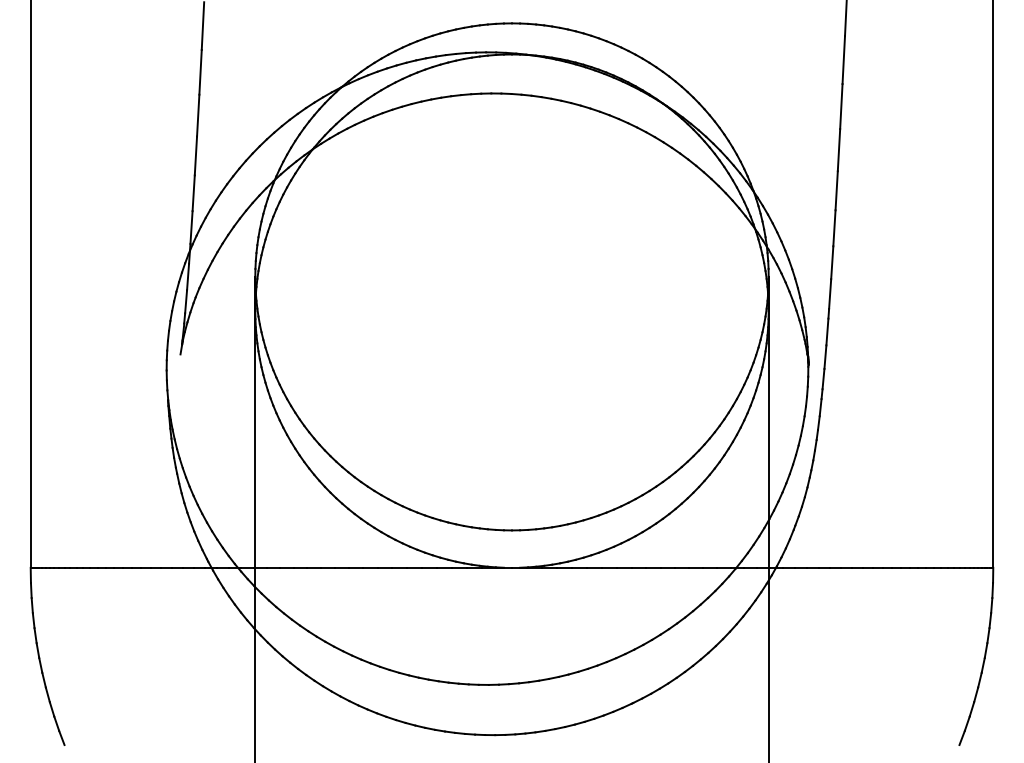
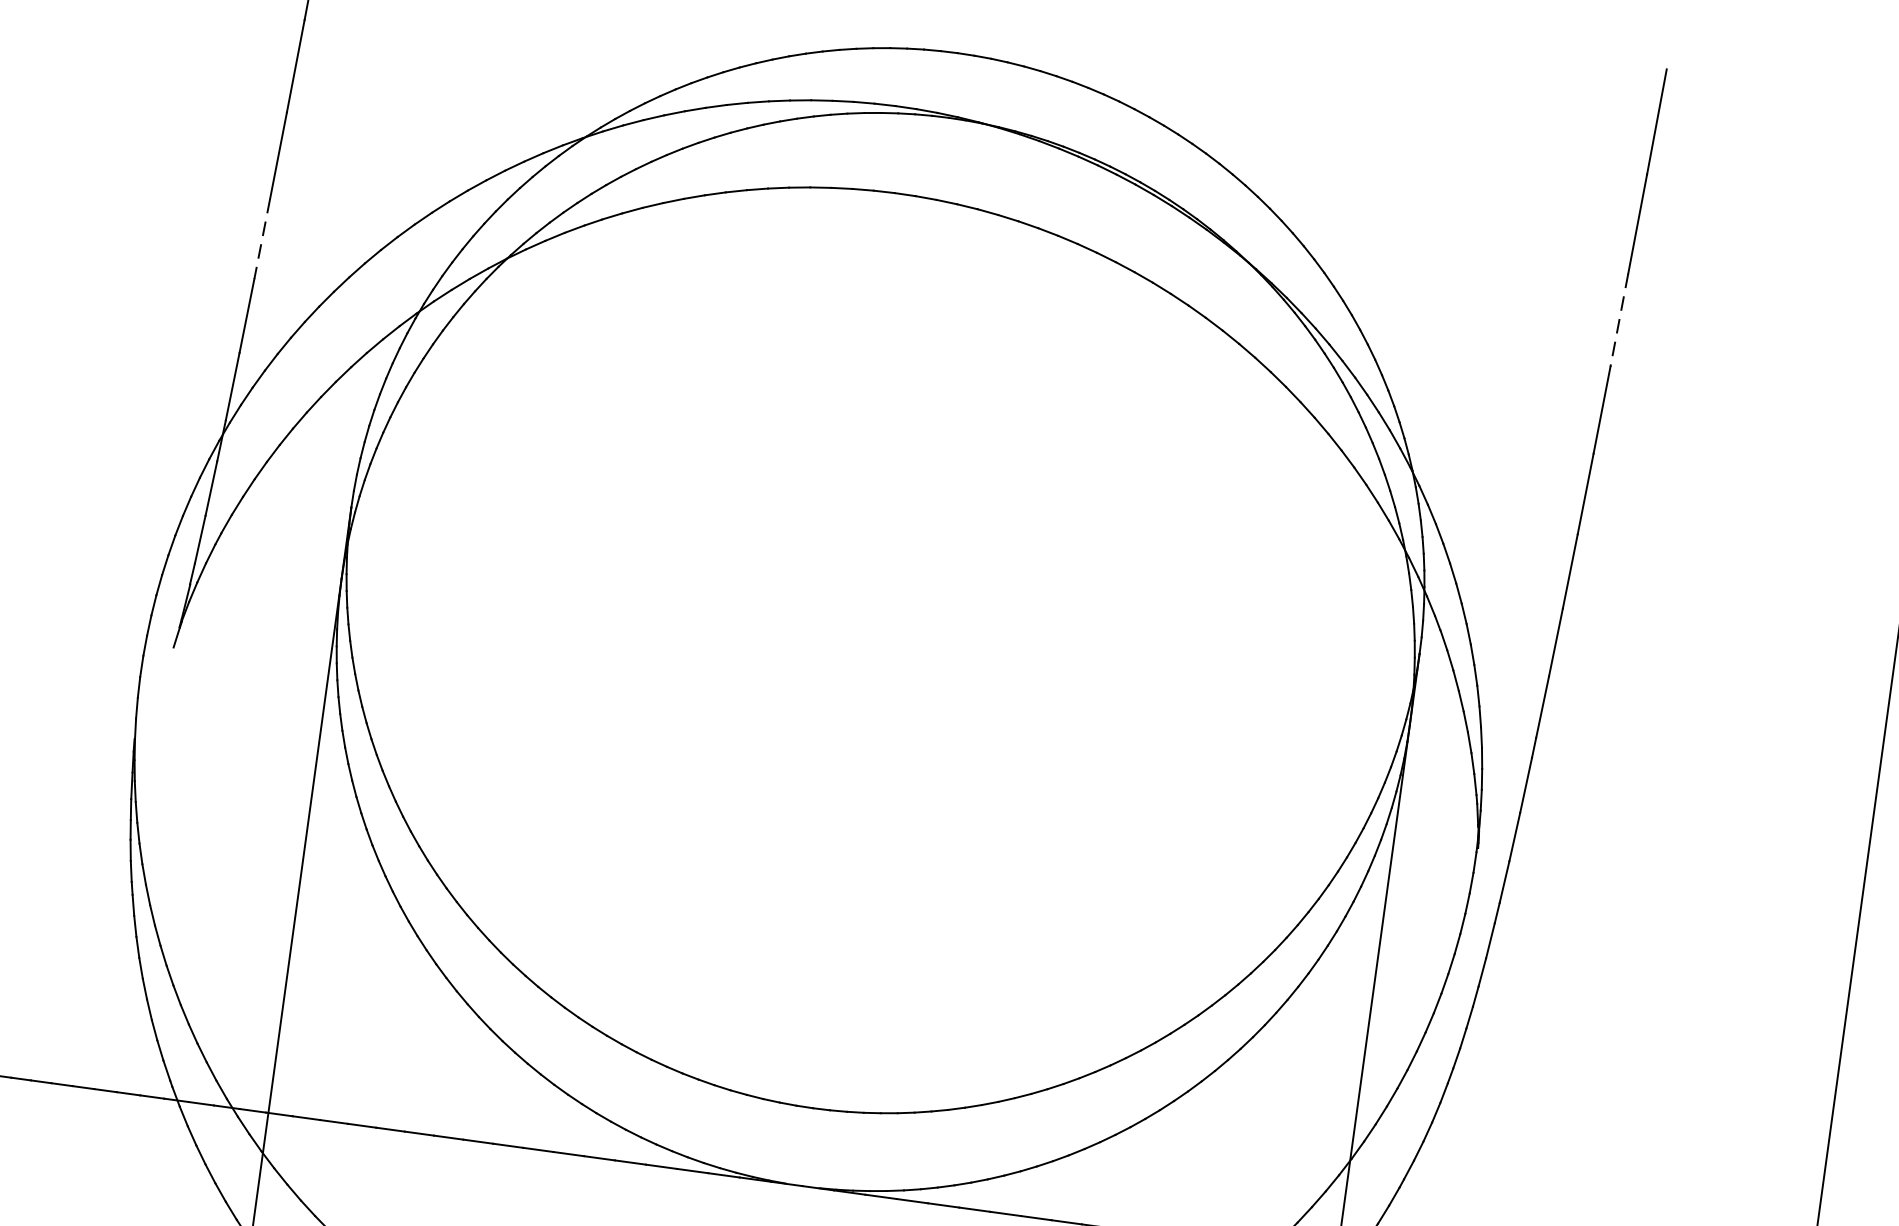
line: (841, 106) -> (1619, 320), solid -> dashed
line: (195, 156) -> (261, 239), solid -> dashed

